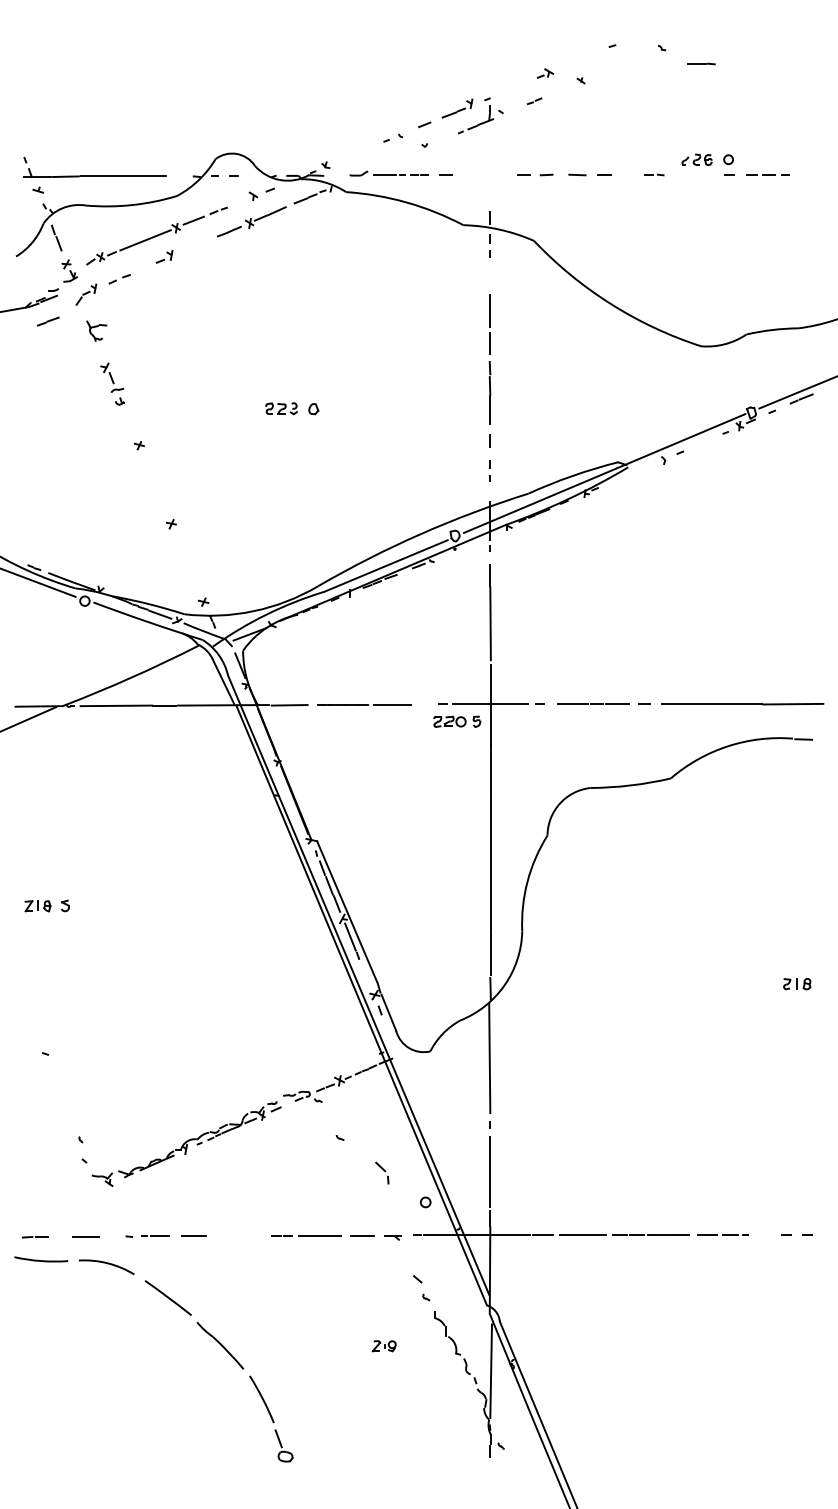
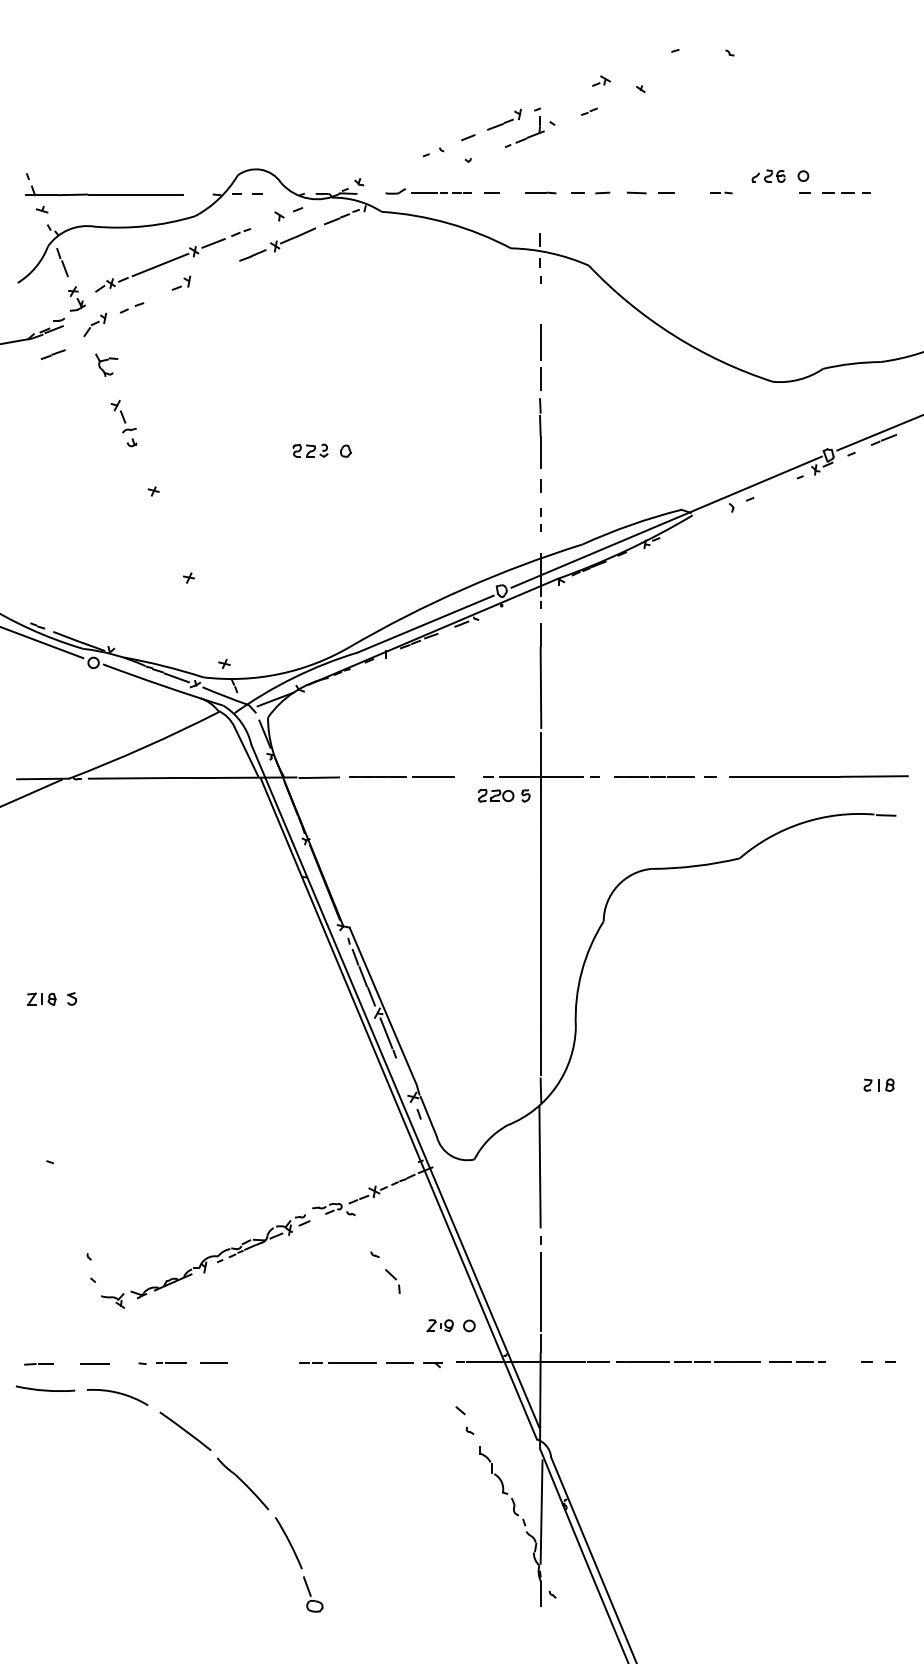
part: (701, 63) -> (540, 192), moved
part: (382, 1172) -> (393, 1280), moved
part: (383, 1346) -> (439, 1326), moved

